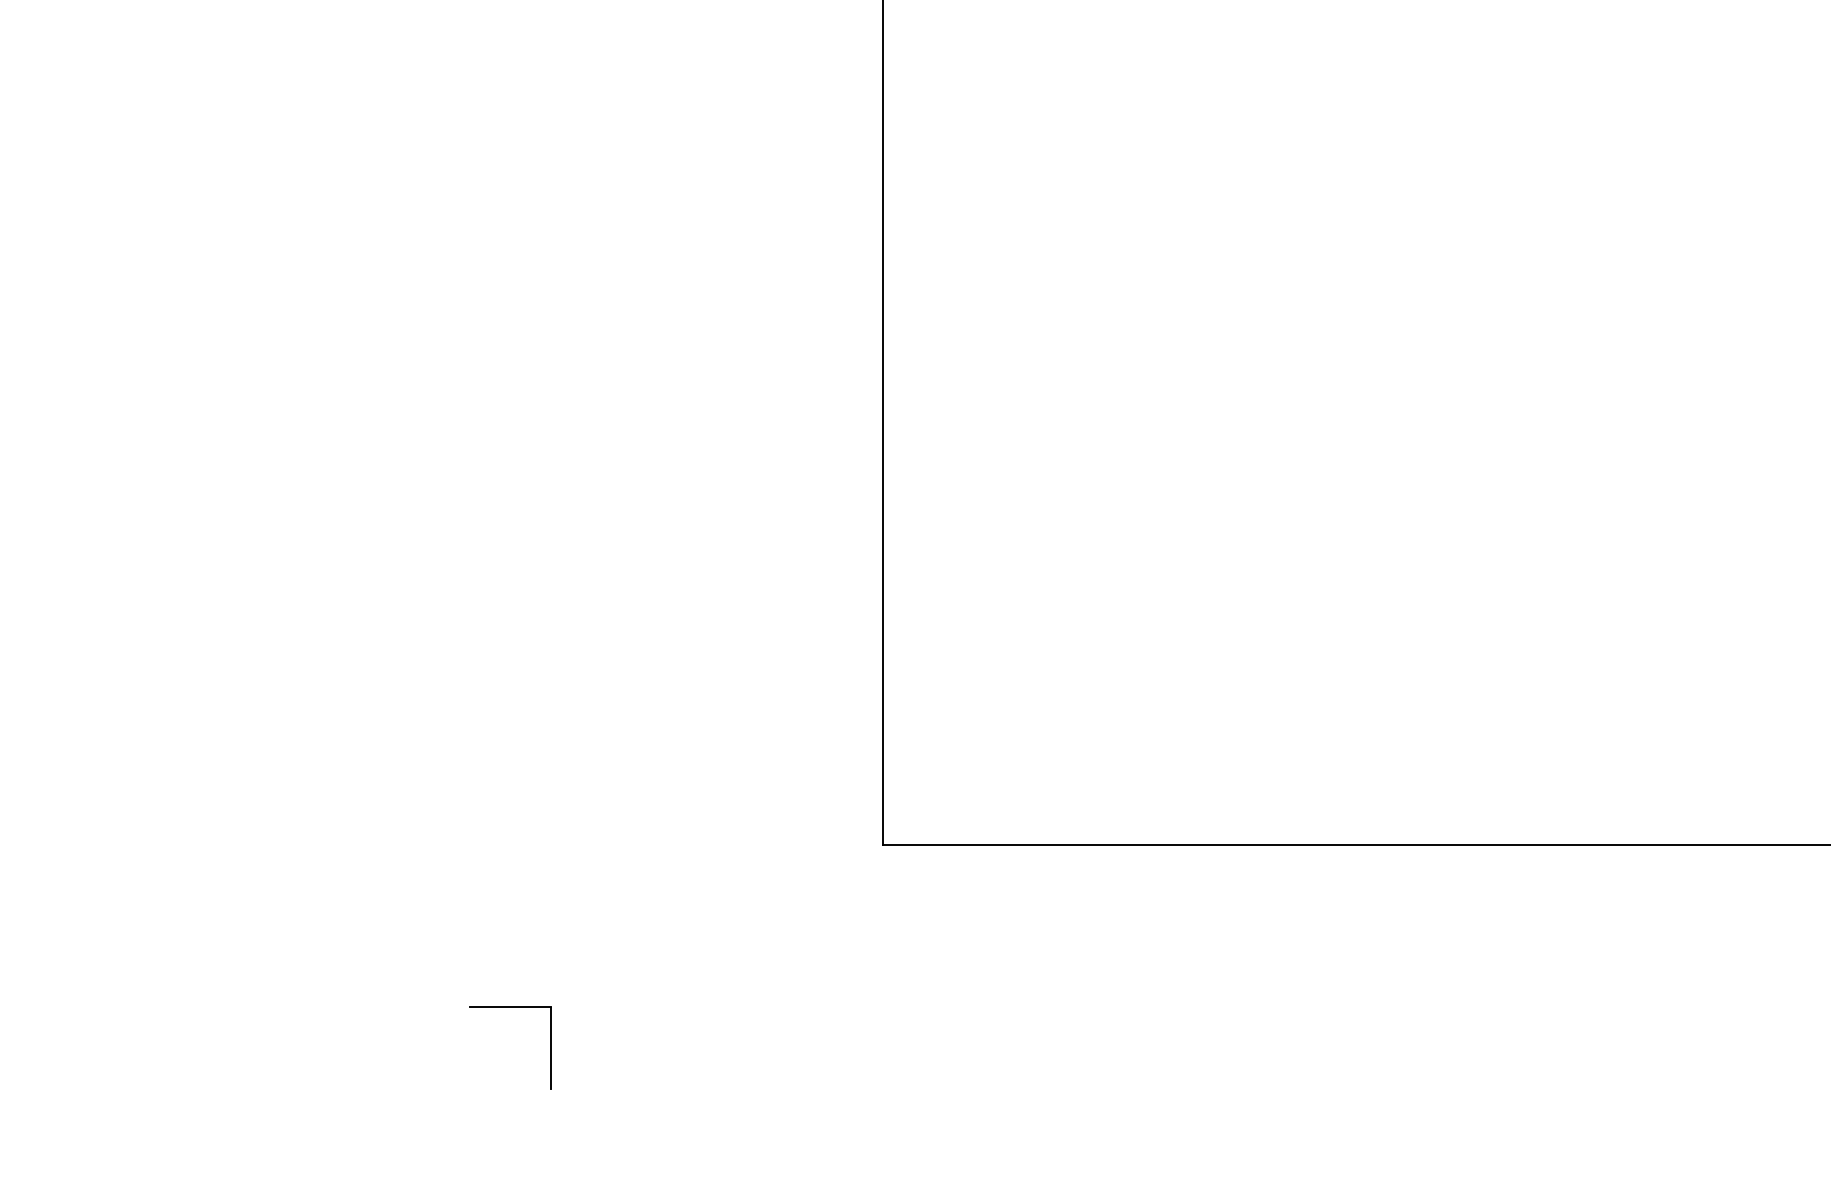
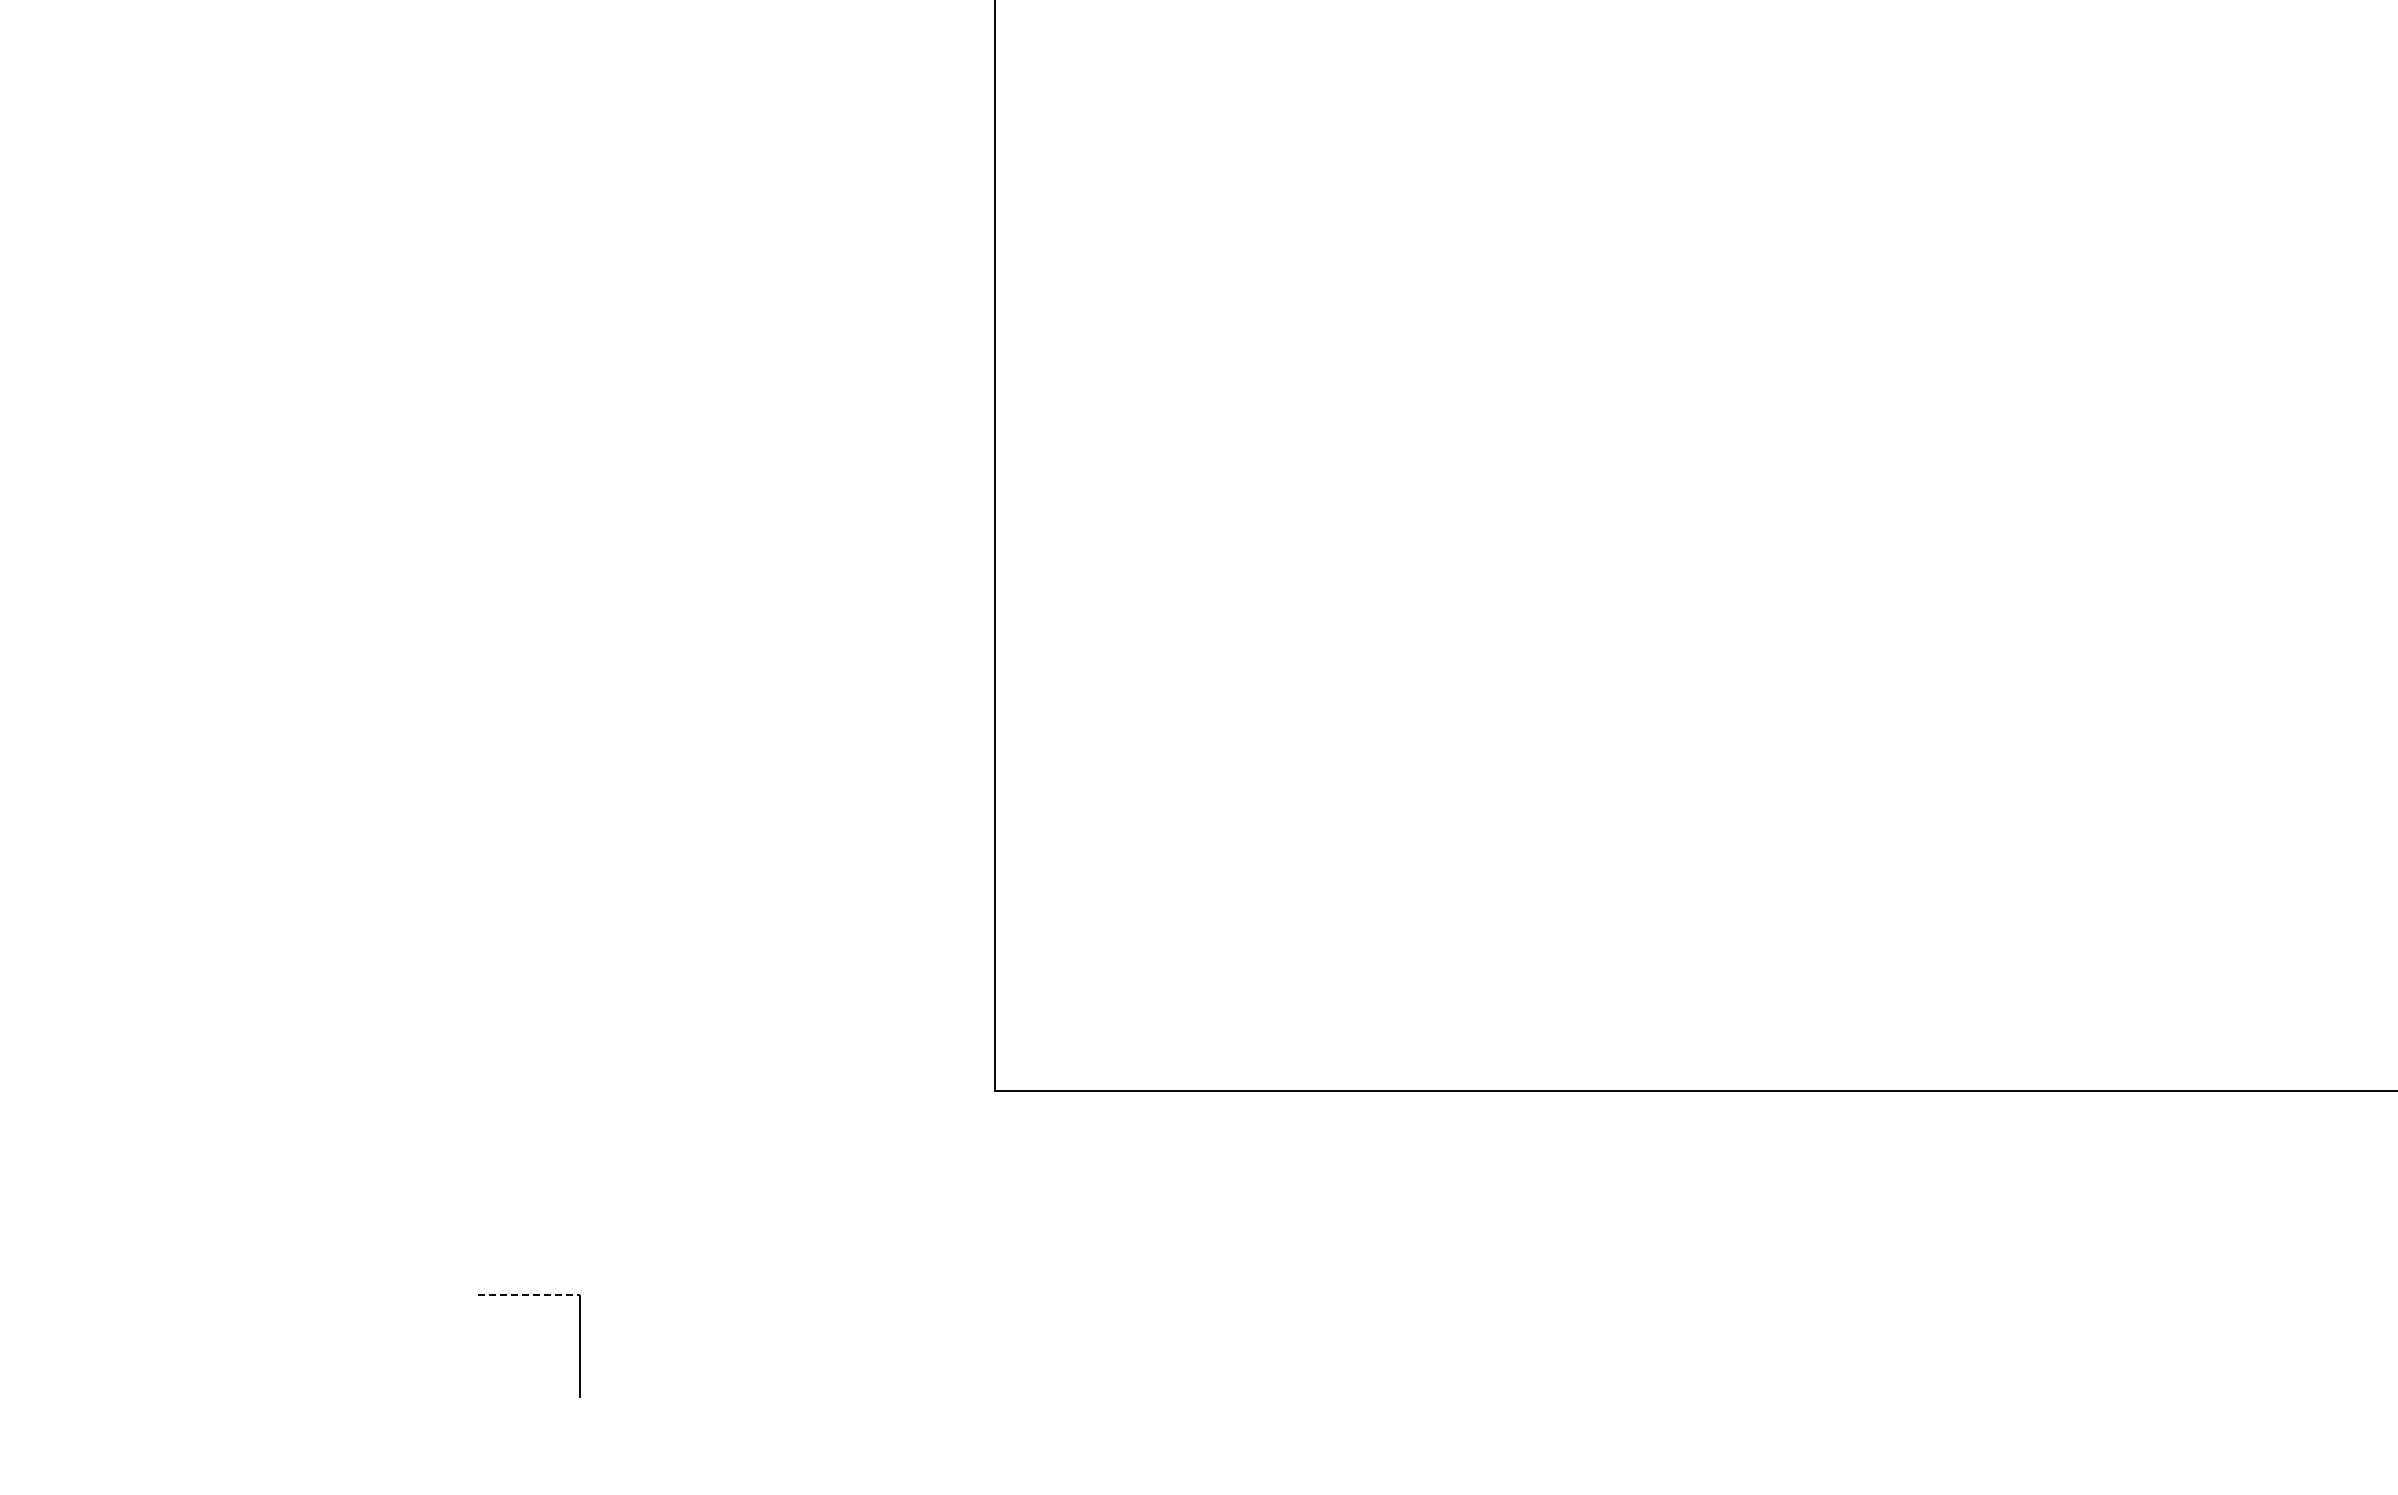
line: (511, 1007) -> (529, 1295), solid -> dashed

